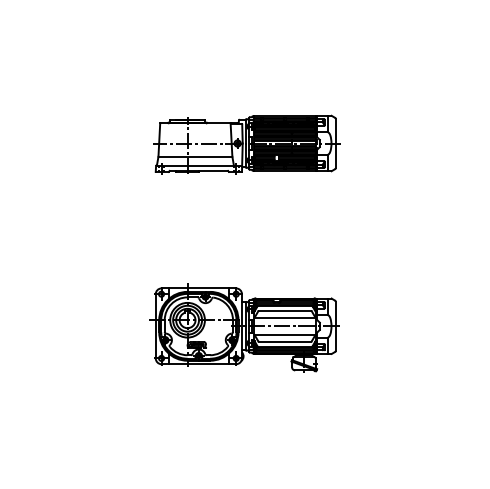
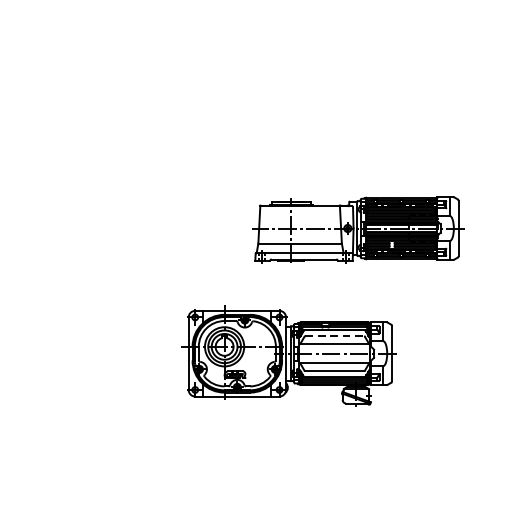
part: (246, 144) -> (357, 229), moved
line: (285, 310) -> (335, 335), solid -> dashed

